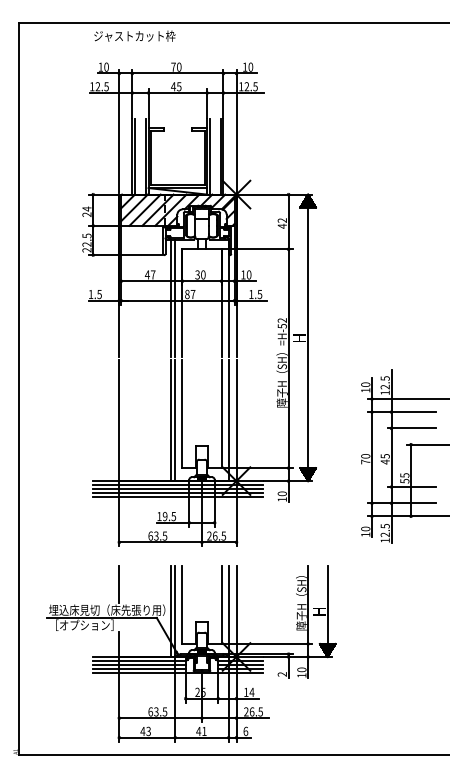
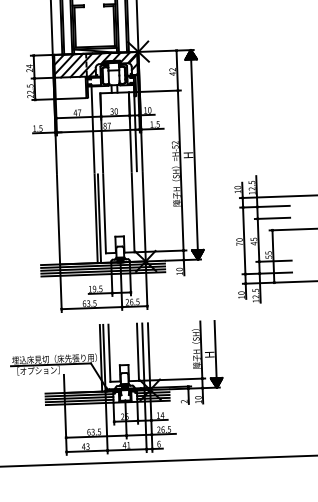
line: (175, 298) -> (96, 129), removed
line: (228, 420) -> (138, 217), removed
line: (119, 584) -> (62, 339), removed

